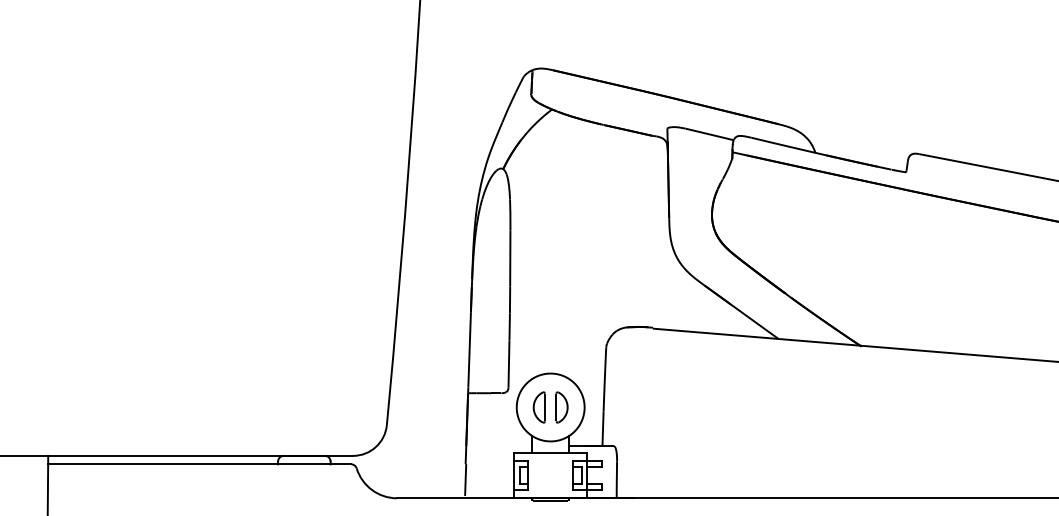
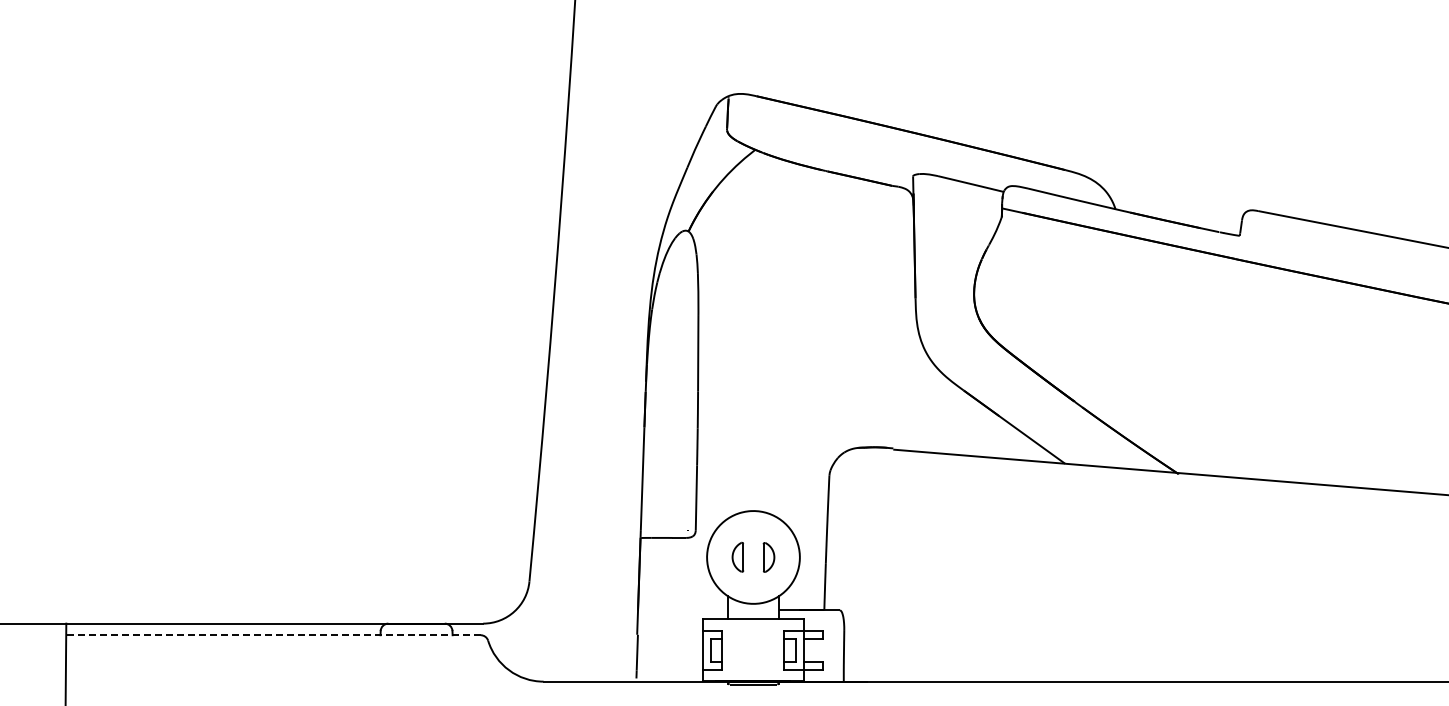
part: (539, 406) -> (737, 556), size x0.7
part: (561, 407) -> (768, 557), size x0.7
line: (198, 464) -> (272, 635), solid -> dashed

